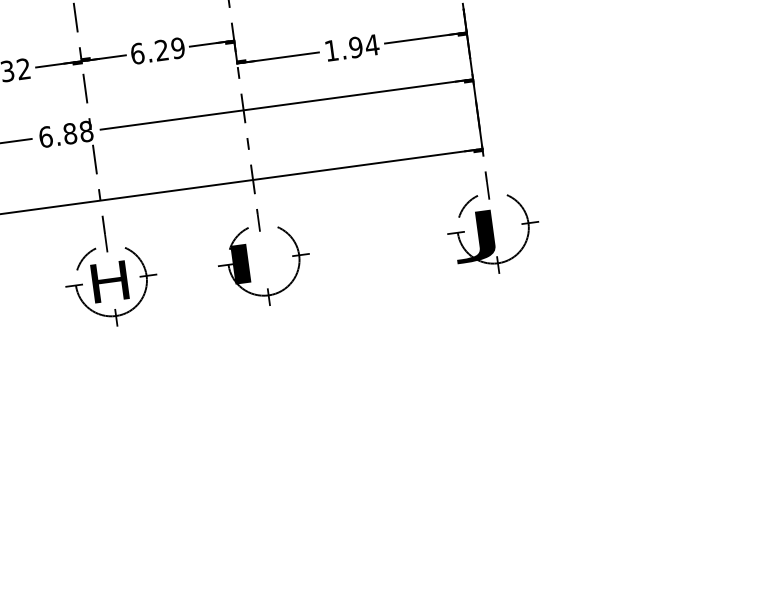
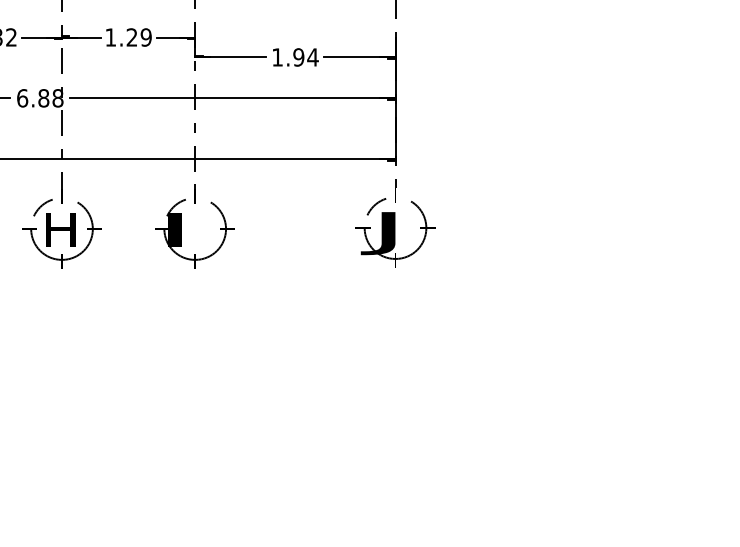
text: (137, 53) -> (110, 37), 6.29 -> 1.29

